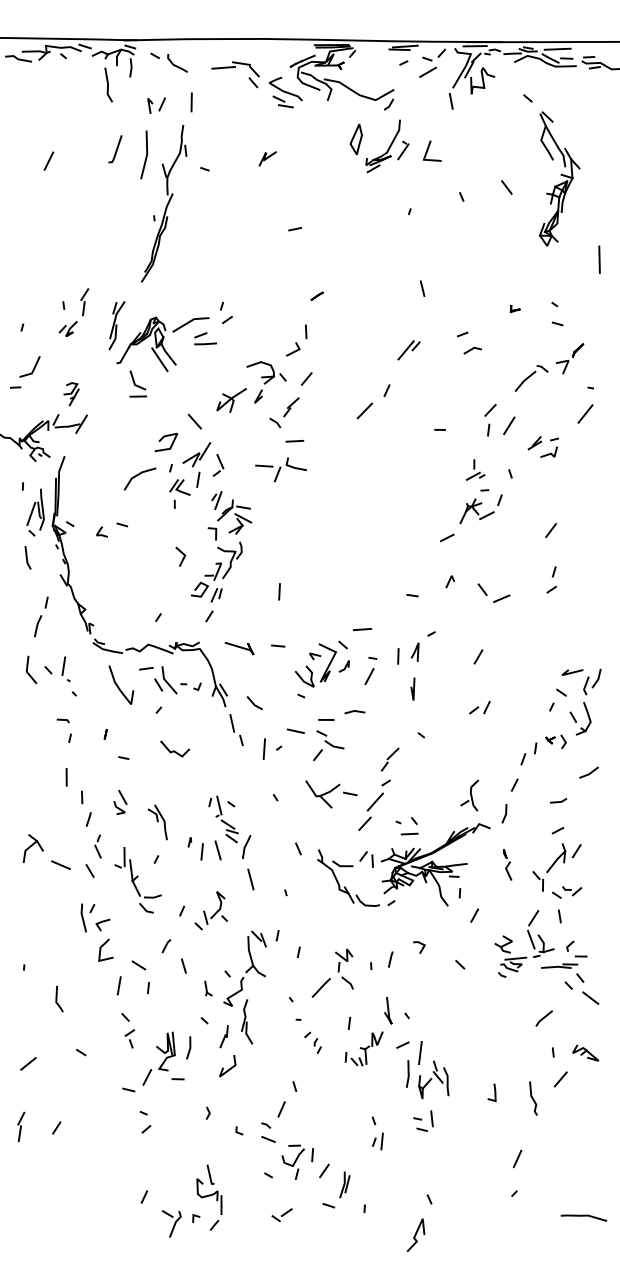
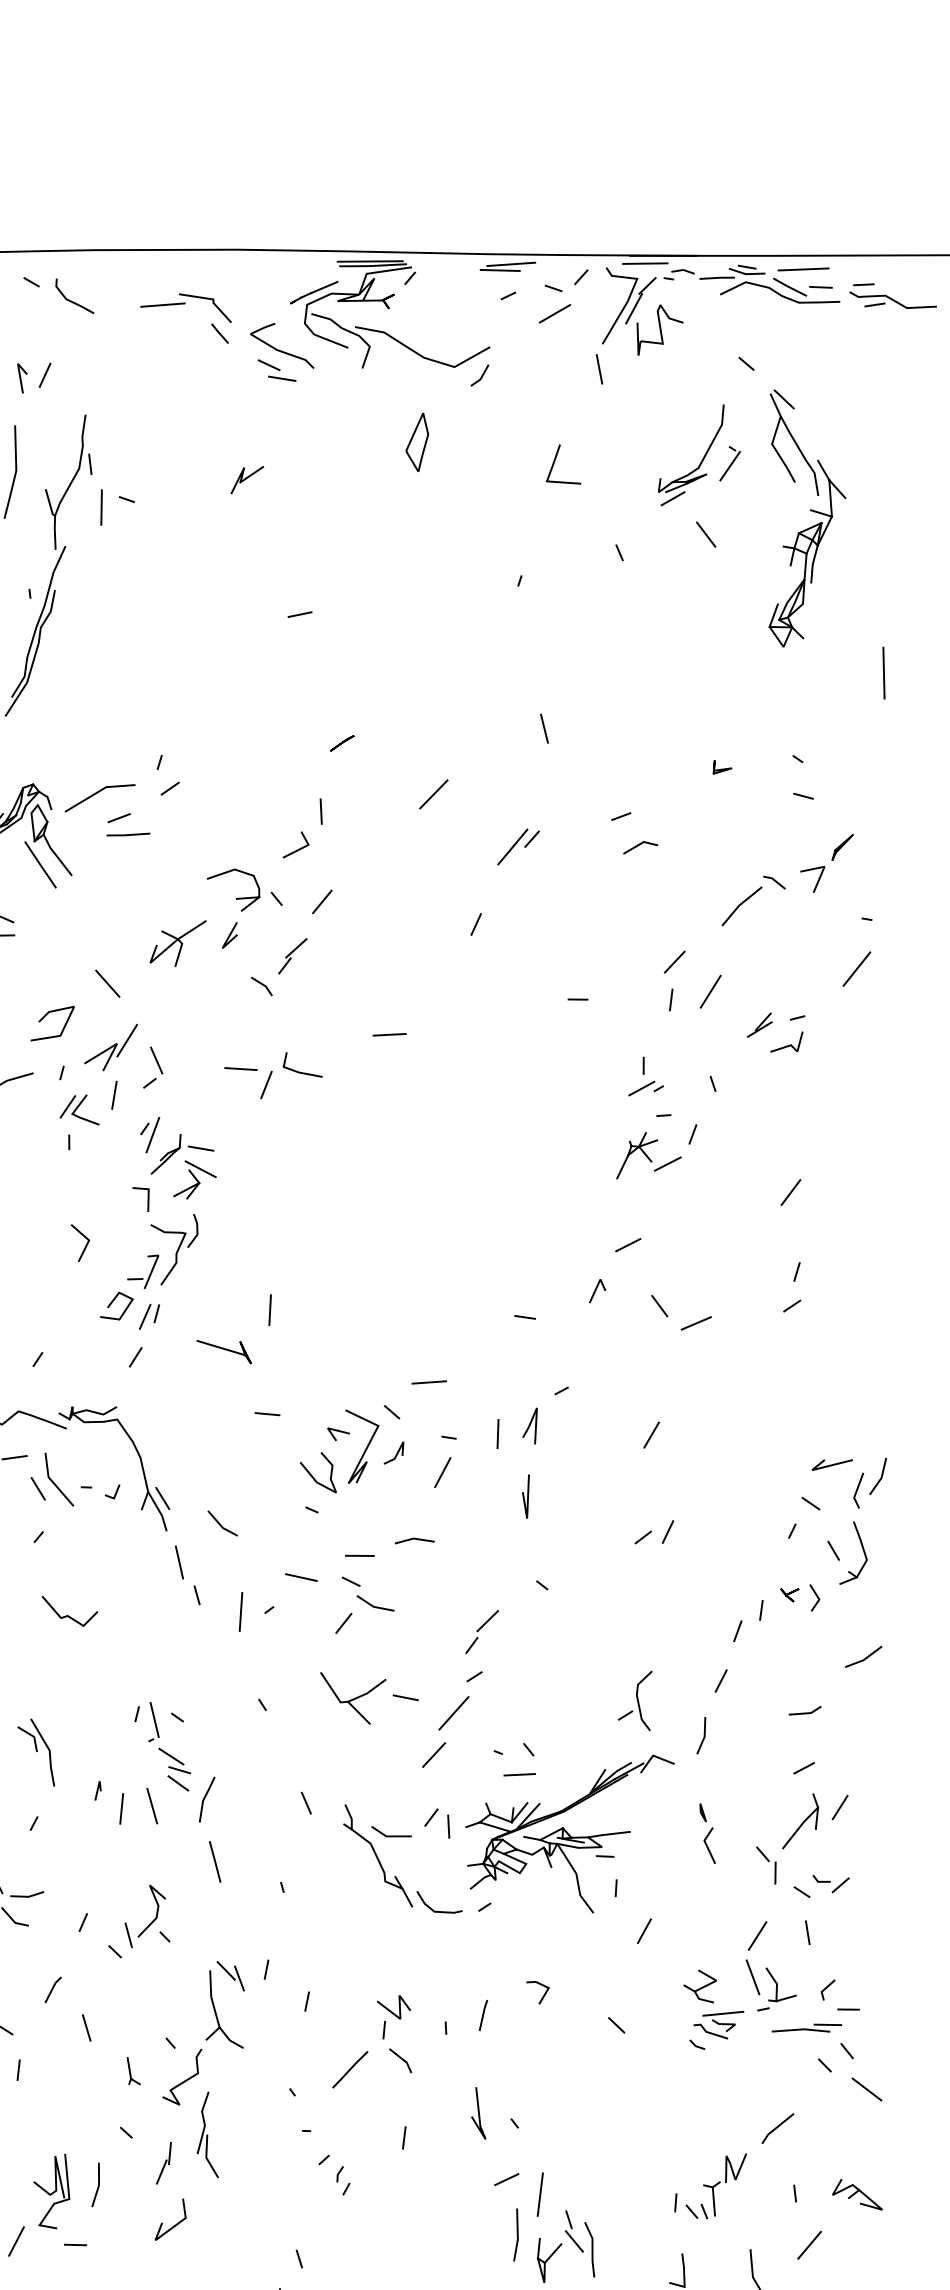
line: (191, 102) -> (101, 507), moved
part: (387, 146) -> (699, 455), moved
line: (364, 410) -> (433, 793), moved
line: (294, 440) -> (388, 1033), moved
line: (447, 537) -> (628, 1244), moved
part: (239, 648) -> (223, 1351), moved
part: (363, 1048) -> (709, 2186), moved

